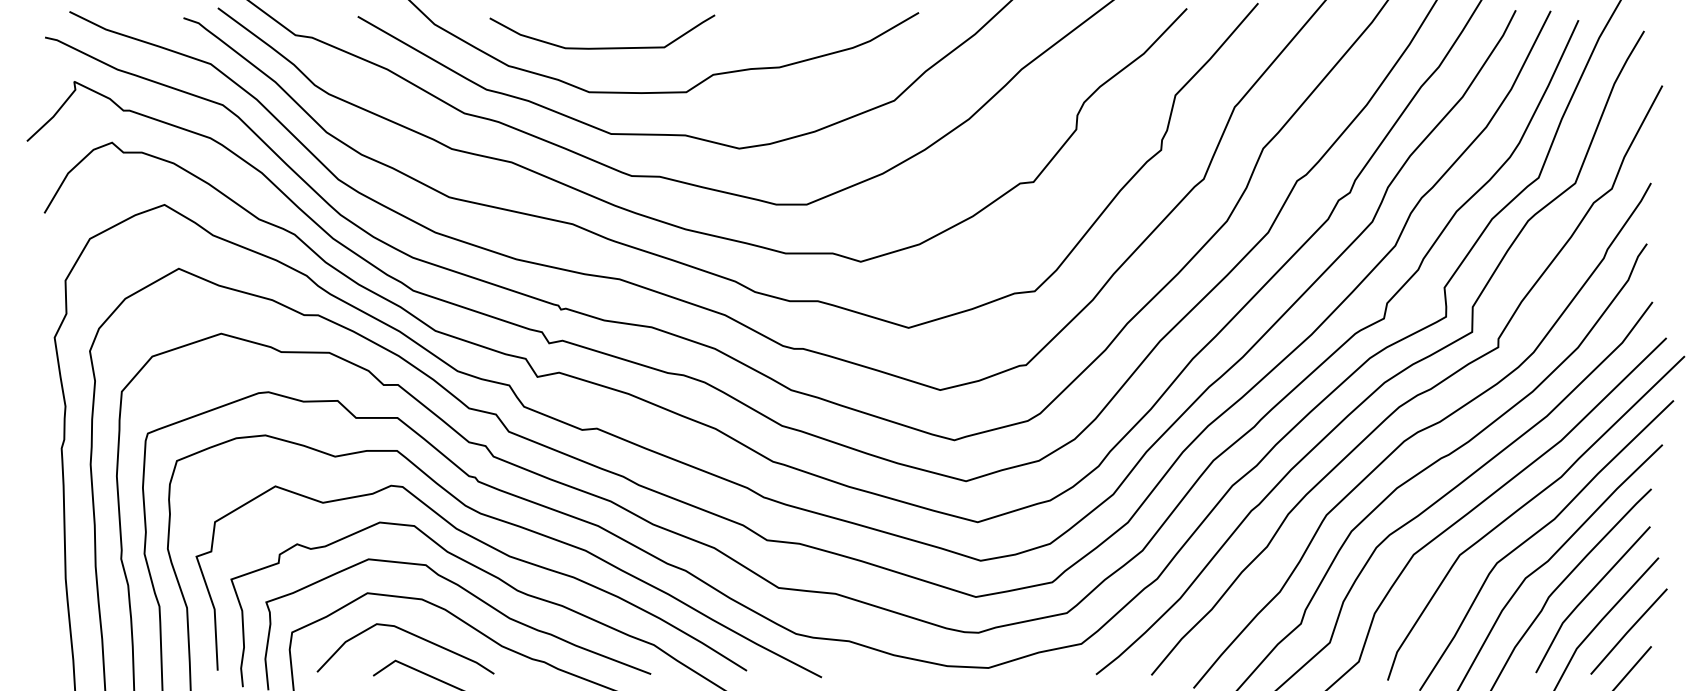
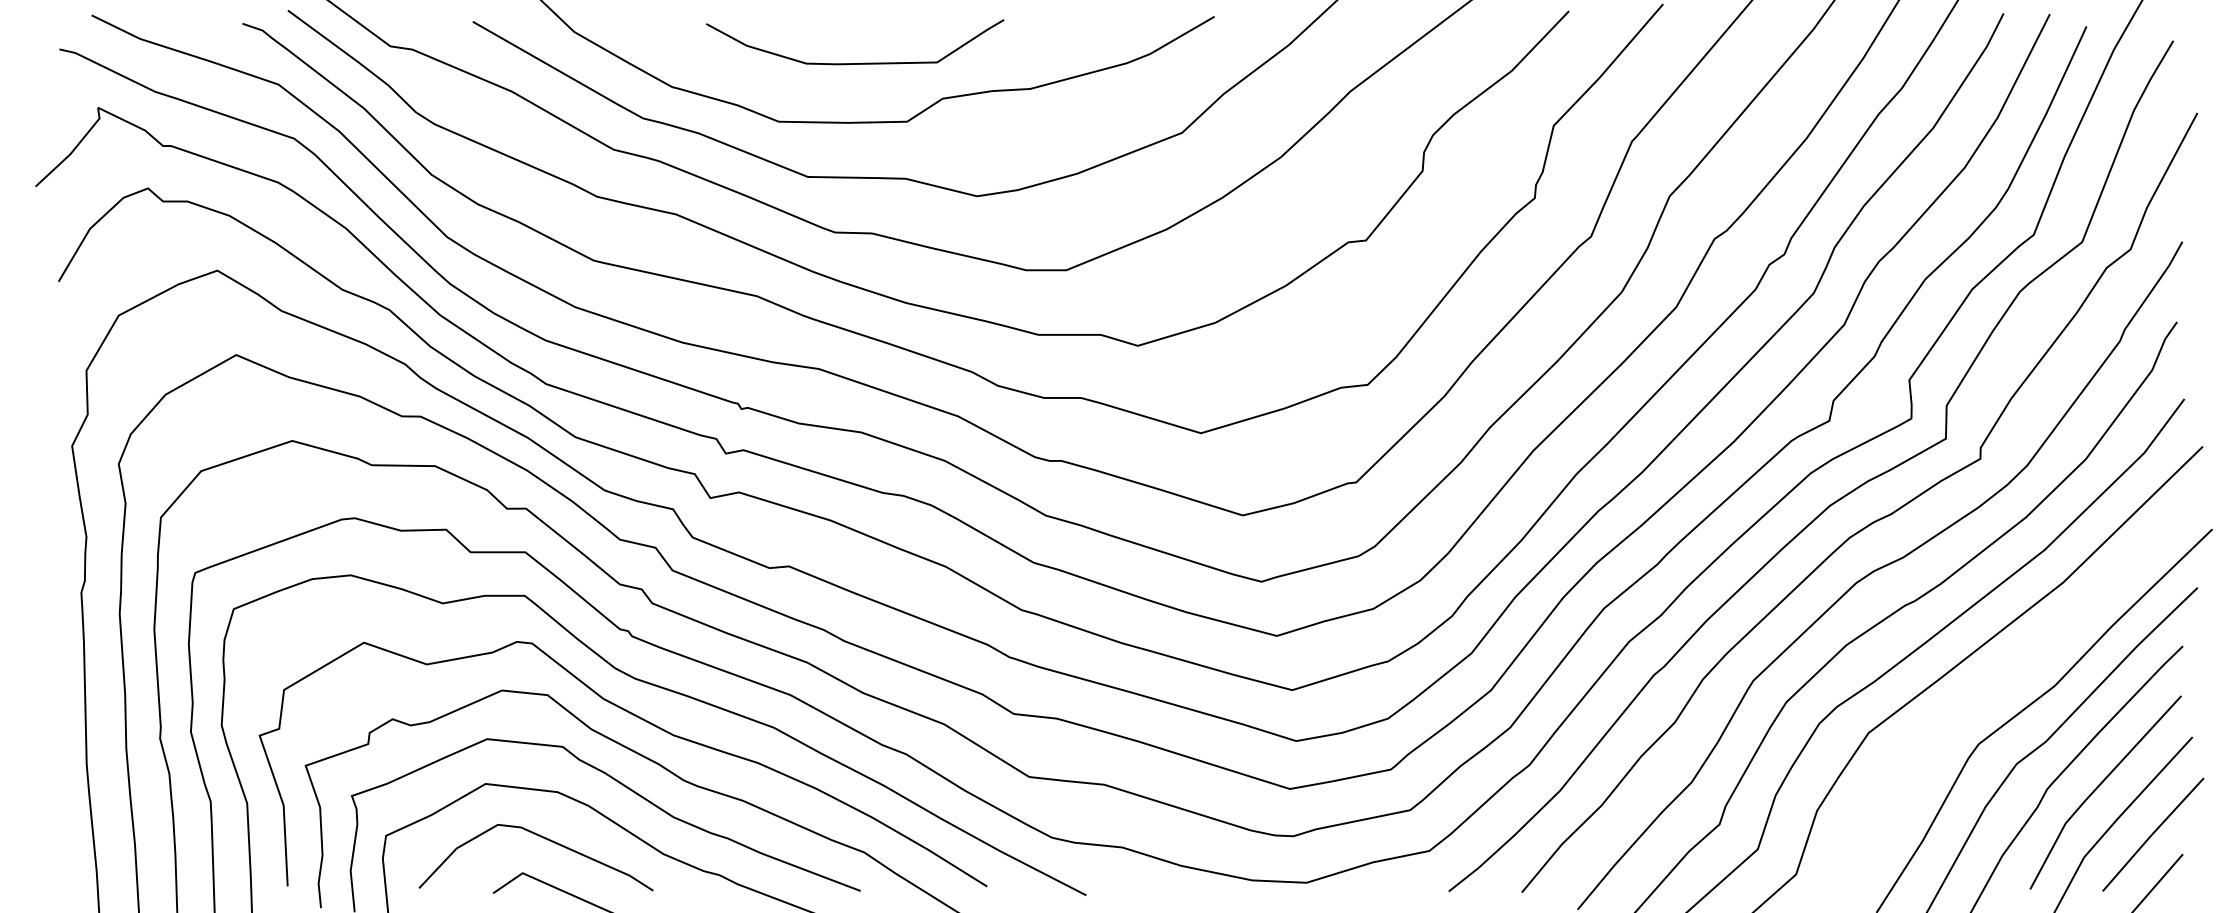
curve: (602, 48) -> (855, 63), moved
curve: (1527, 504) -> (2018, 666), removed

